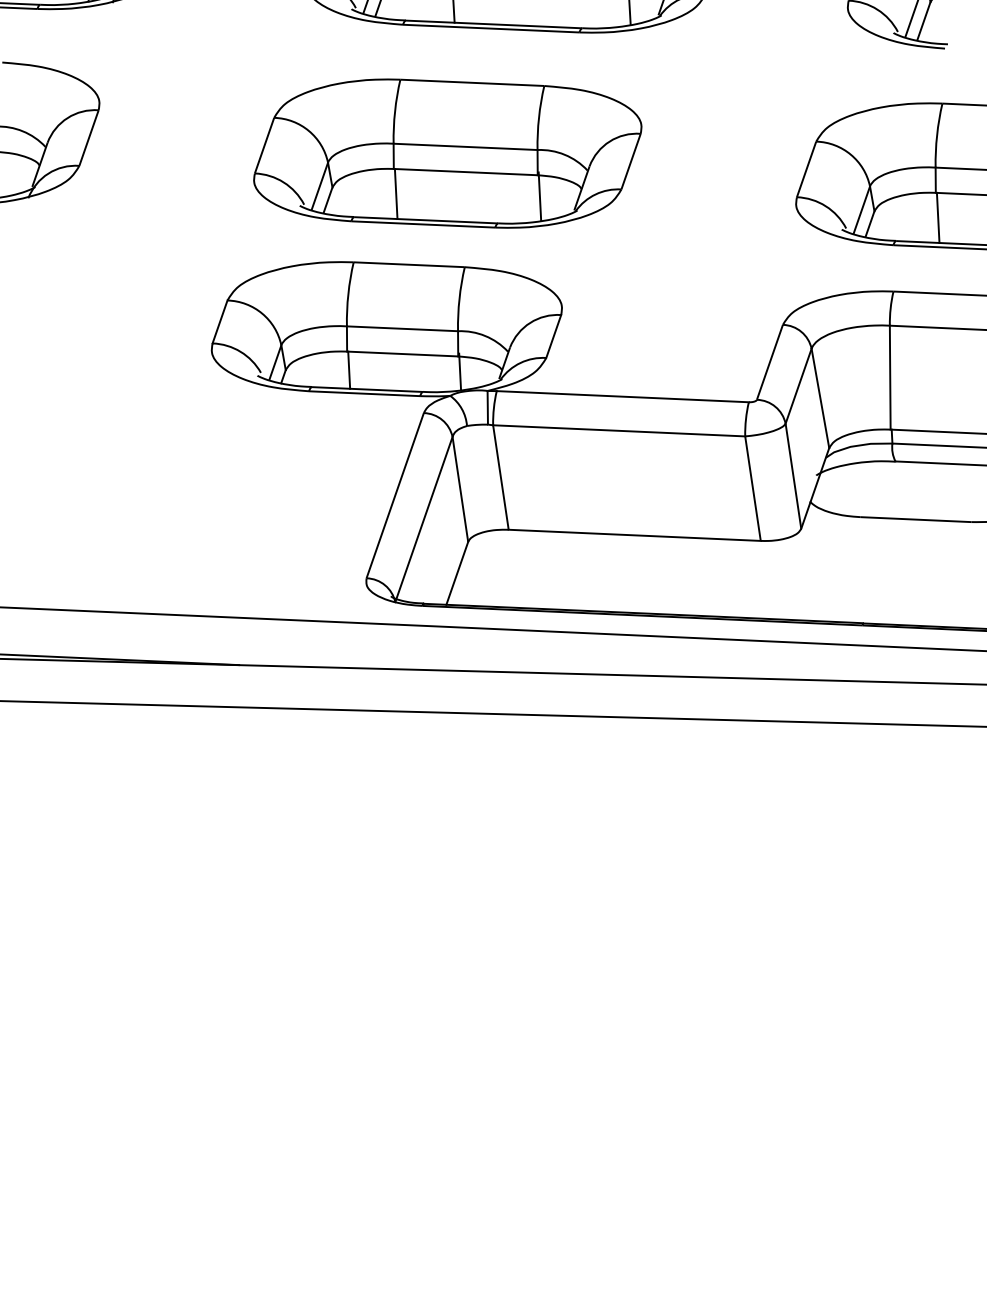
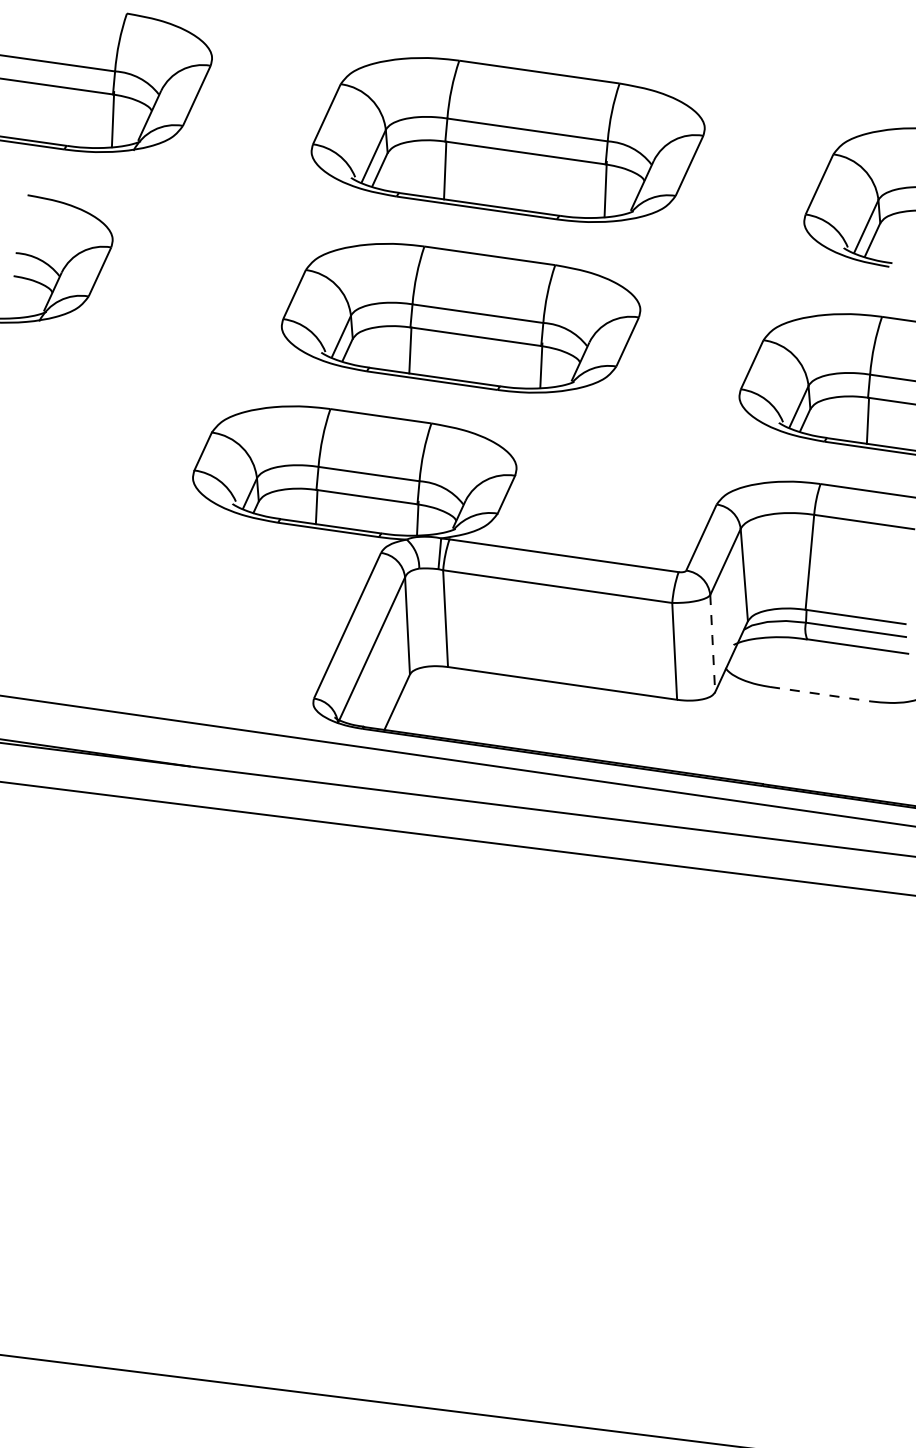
part: (448, 153) -> (461, 318), moved
line: (793, 476) -> (712, 643), solid -> dashed
line: (915, 519) -> (820, 694), solid -> dashed

